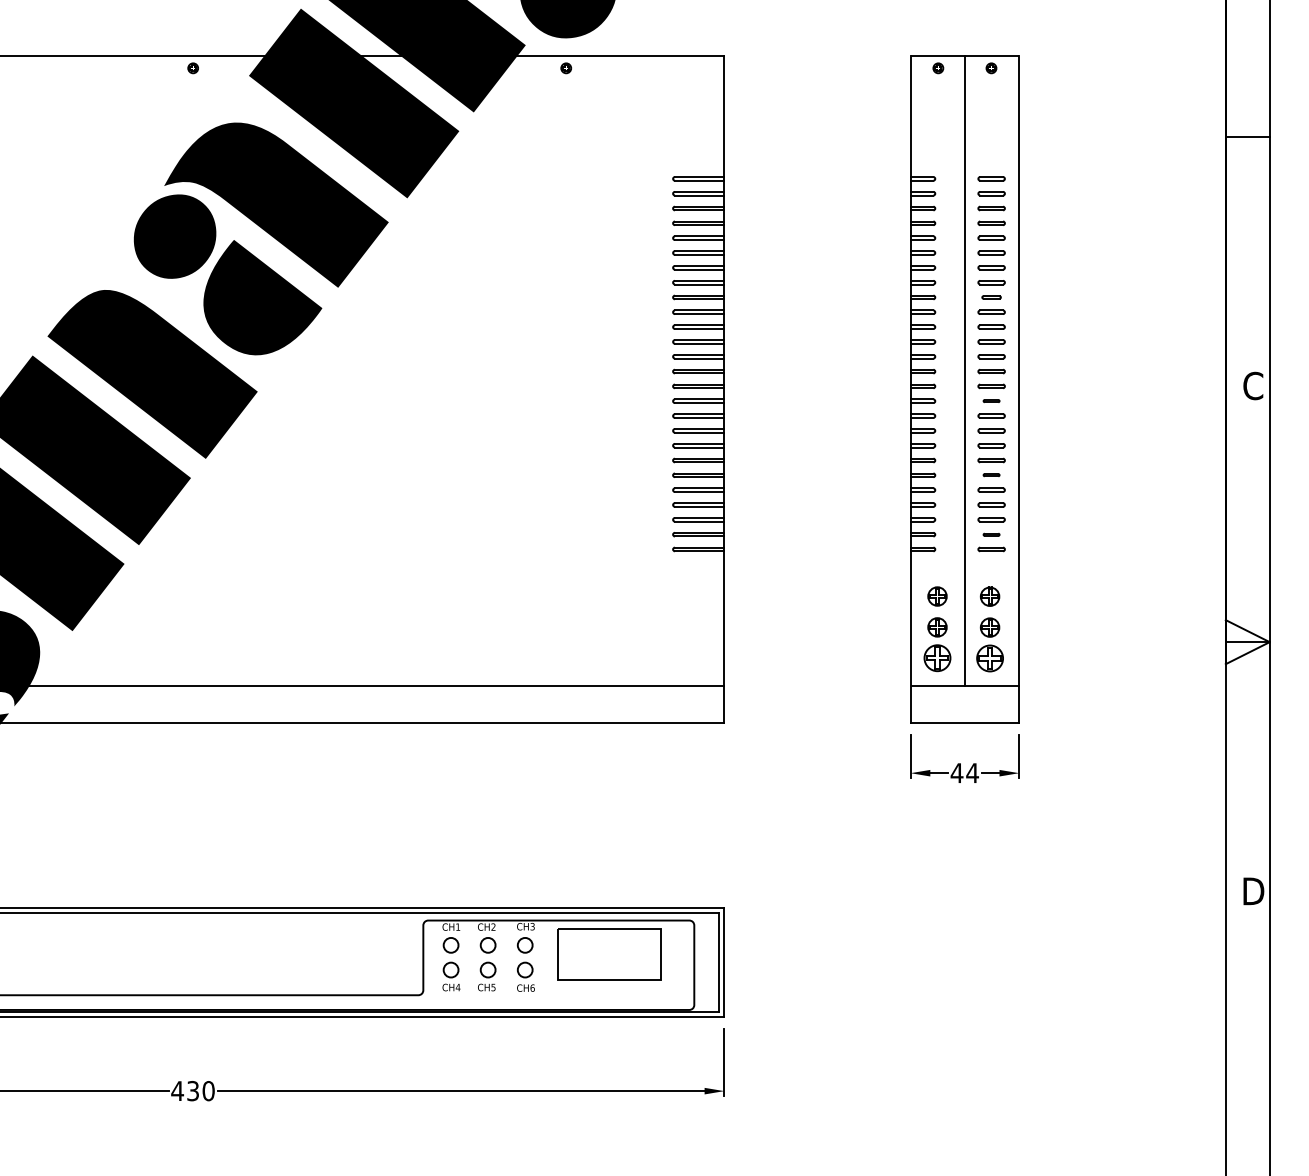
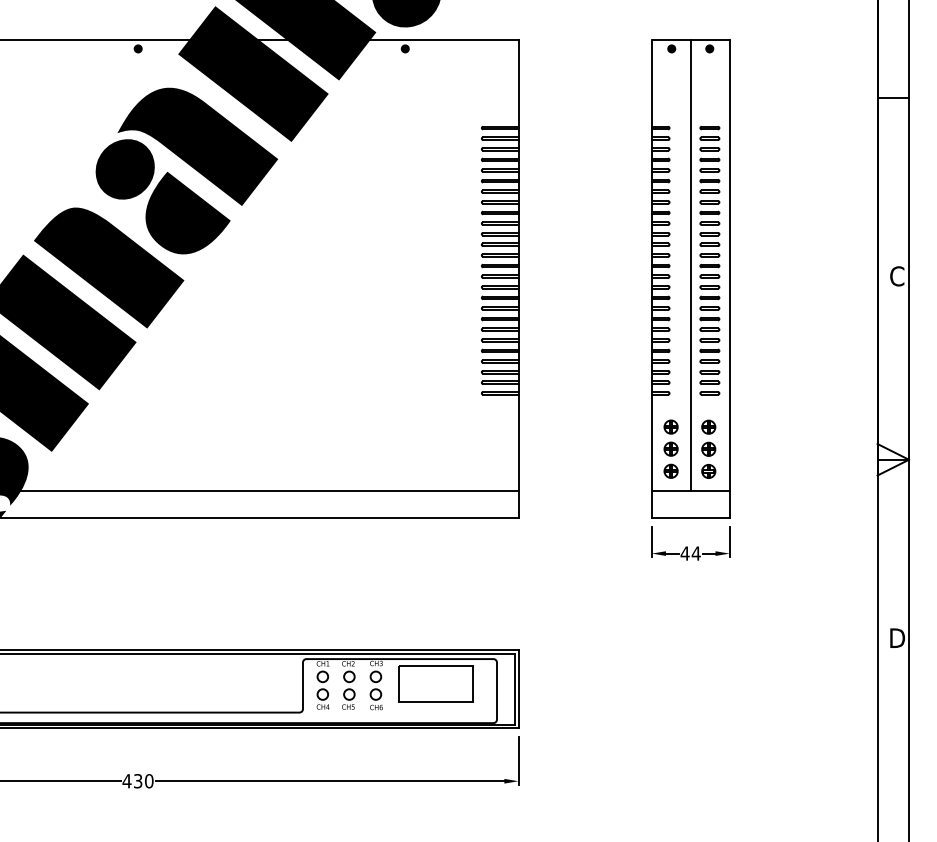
part: (991, 297) -> (709, 213), size x1.43
part: (991, 400) -> (709, 286), size x1.67
part: (991, 474) -> (709, 339), size x1.67
part: (991, 534) -> (709, 382), size x1.67
part: (937, 658) -> (671, 471), size x0.71
part: (989, 658) -> (708, 471), size x0.71

